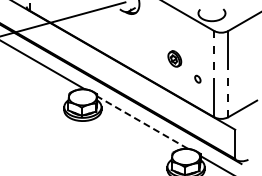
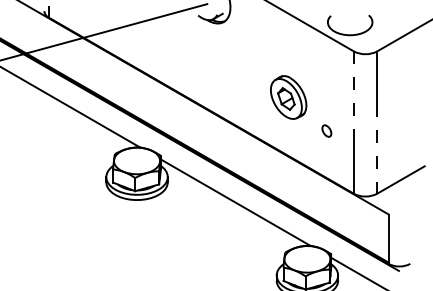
part: (174, 58) -> (288, 96), size x1.67
line: (142, 122) -> (235, 202), dashed -> solid

